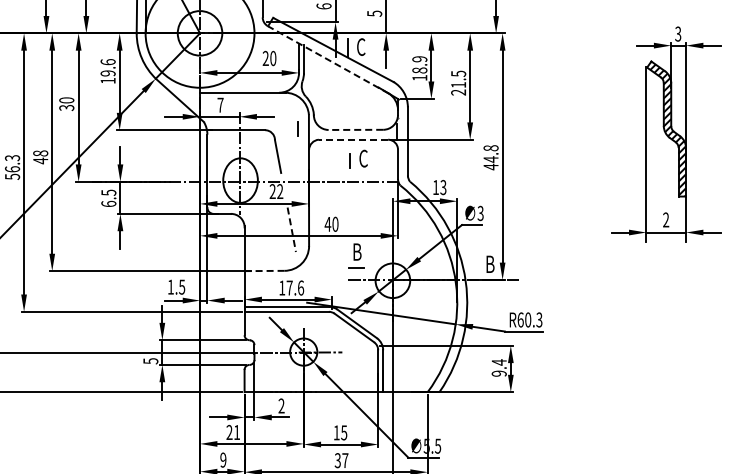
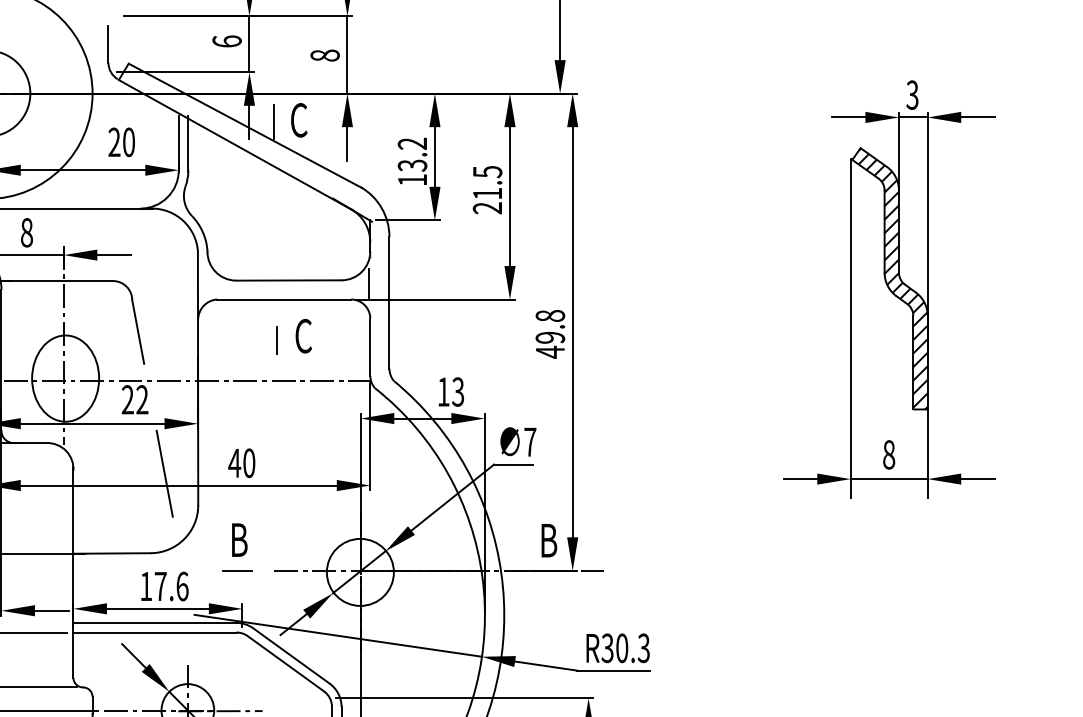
text: (374, 13) -> (324, 55), 5 -> 8
line: (328, 59) -> (235, 144), dashed -> solid
text: (419, 64) -> (411, 153), 18.9 -> 13.2
text: (220, 104) -> (26, 231), 7 -> 8
line: (297, 128) -> (175, 277), removed
line: (355, 129) -> (288, 279), dashed -> solid
line: (353, 139) -> (284, 299), dashed -> solid
text: (490, 159) -> (549, 337), 44.8 -> 49.8
text: (480, 213) -> (529, 442), 3 -> 7
text: (666, 219) -> (889, 453), 2 -> 8
line: (291, 229) -> (164, 473), dashed -> solid
part: (356, 255) -> (237, 546), moved
line: (264, 270) -> (111, 552), dashed -> solid
text: (520, 319) -> (607, 647), R60.3 -> R30.3

